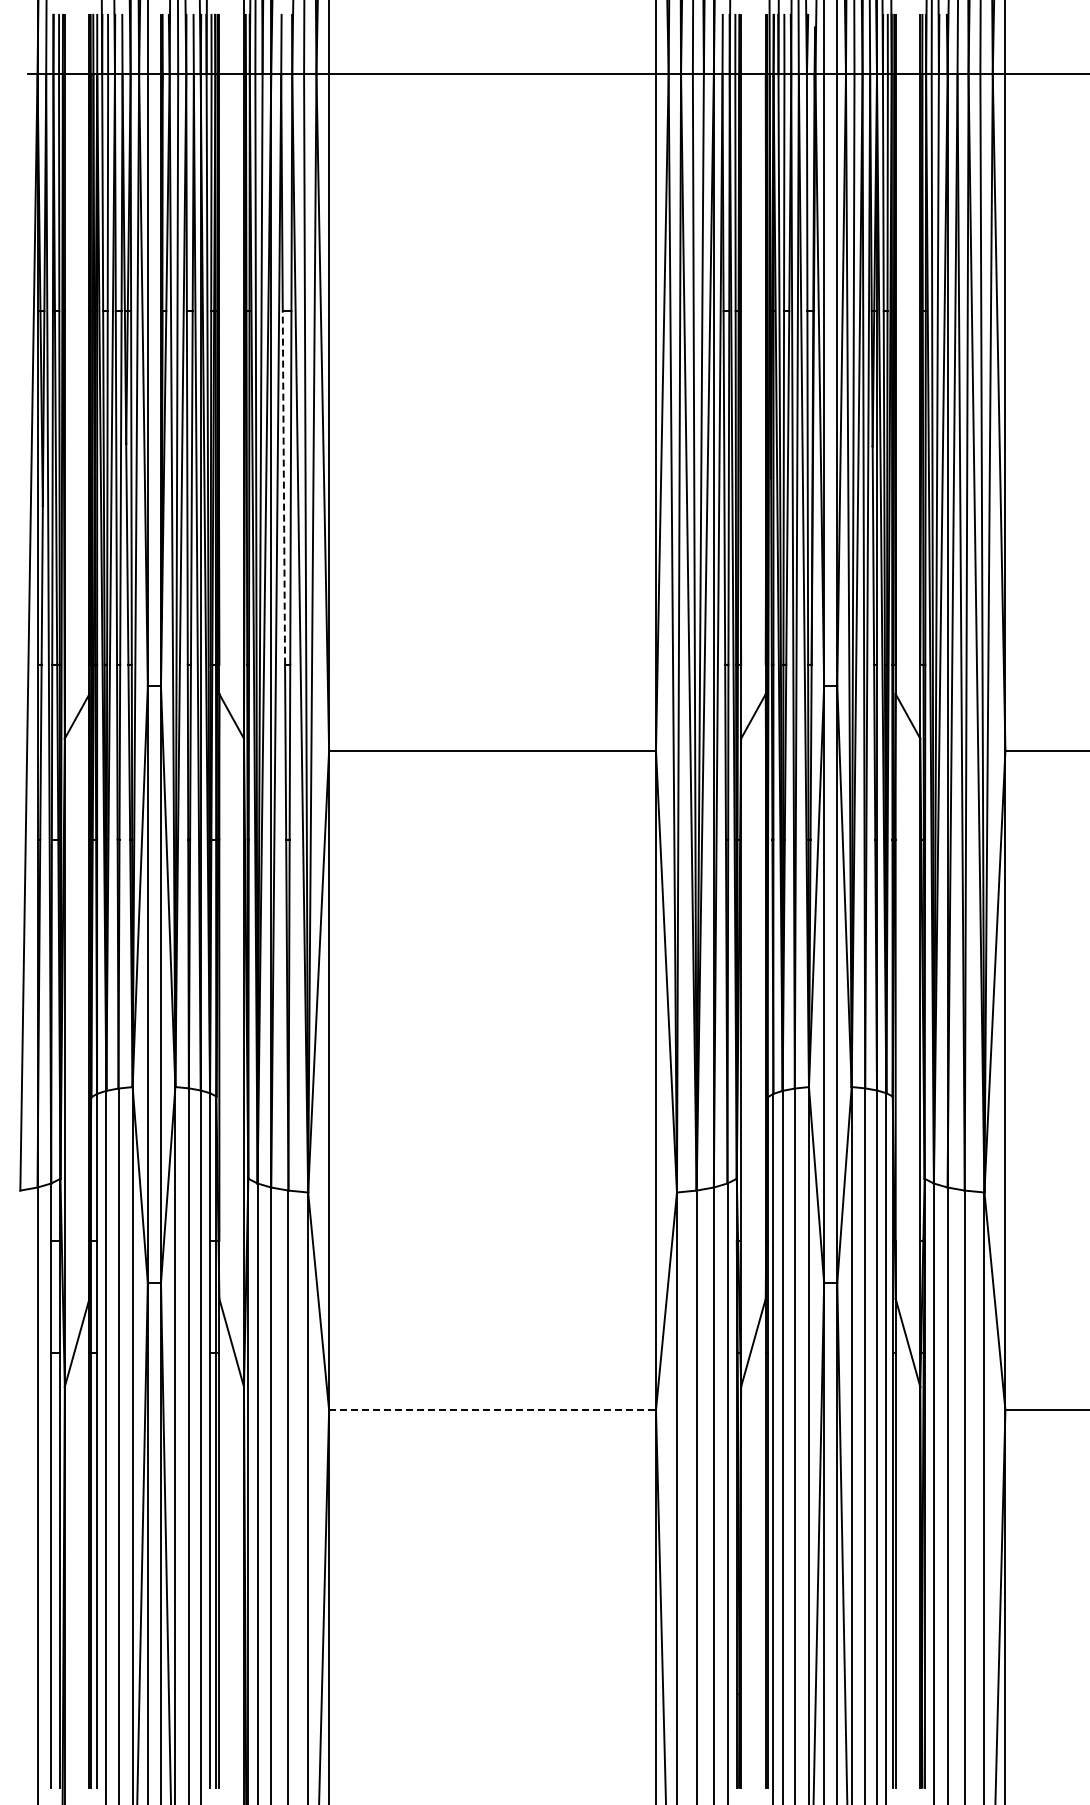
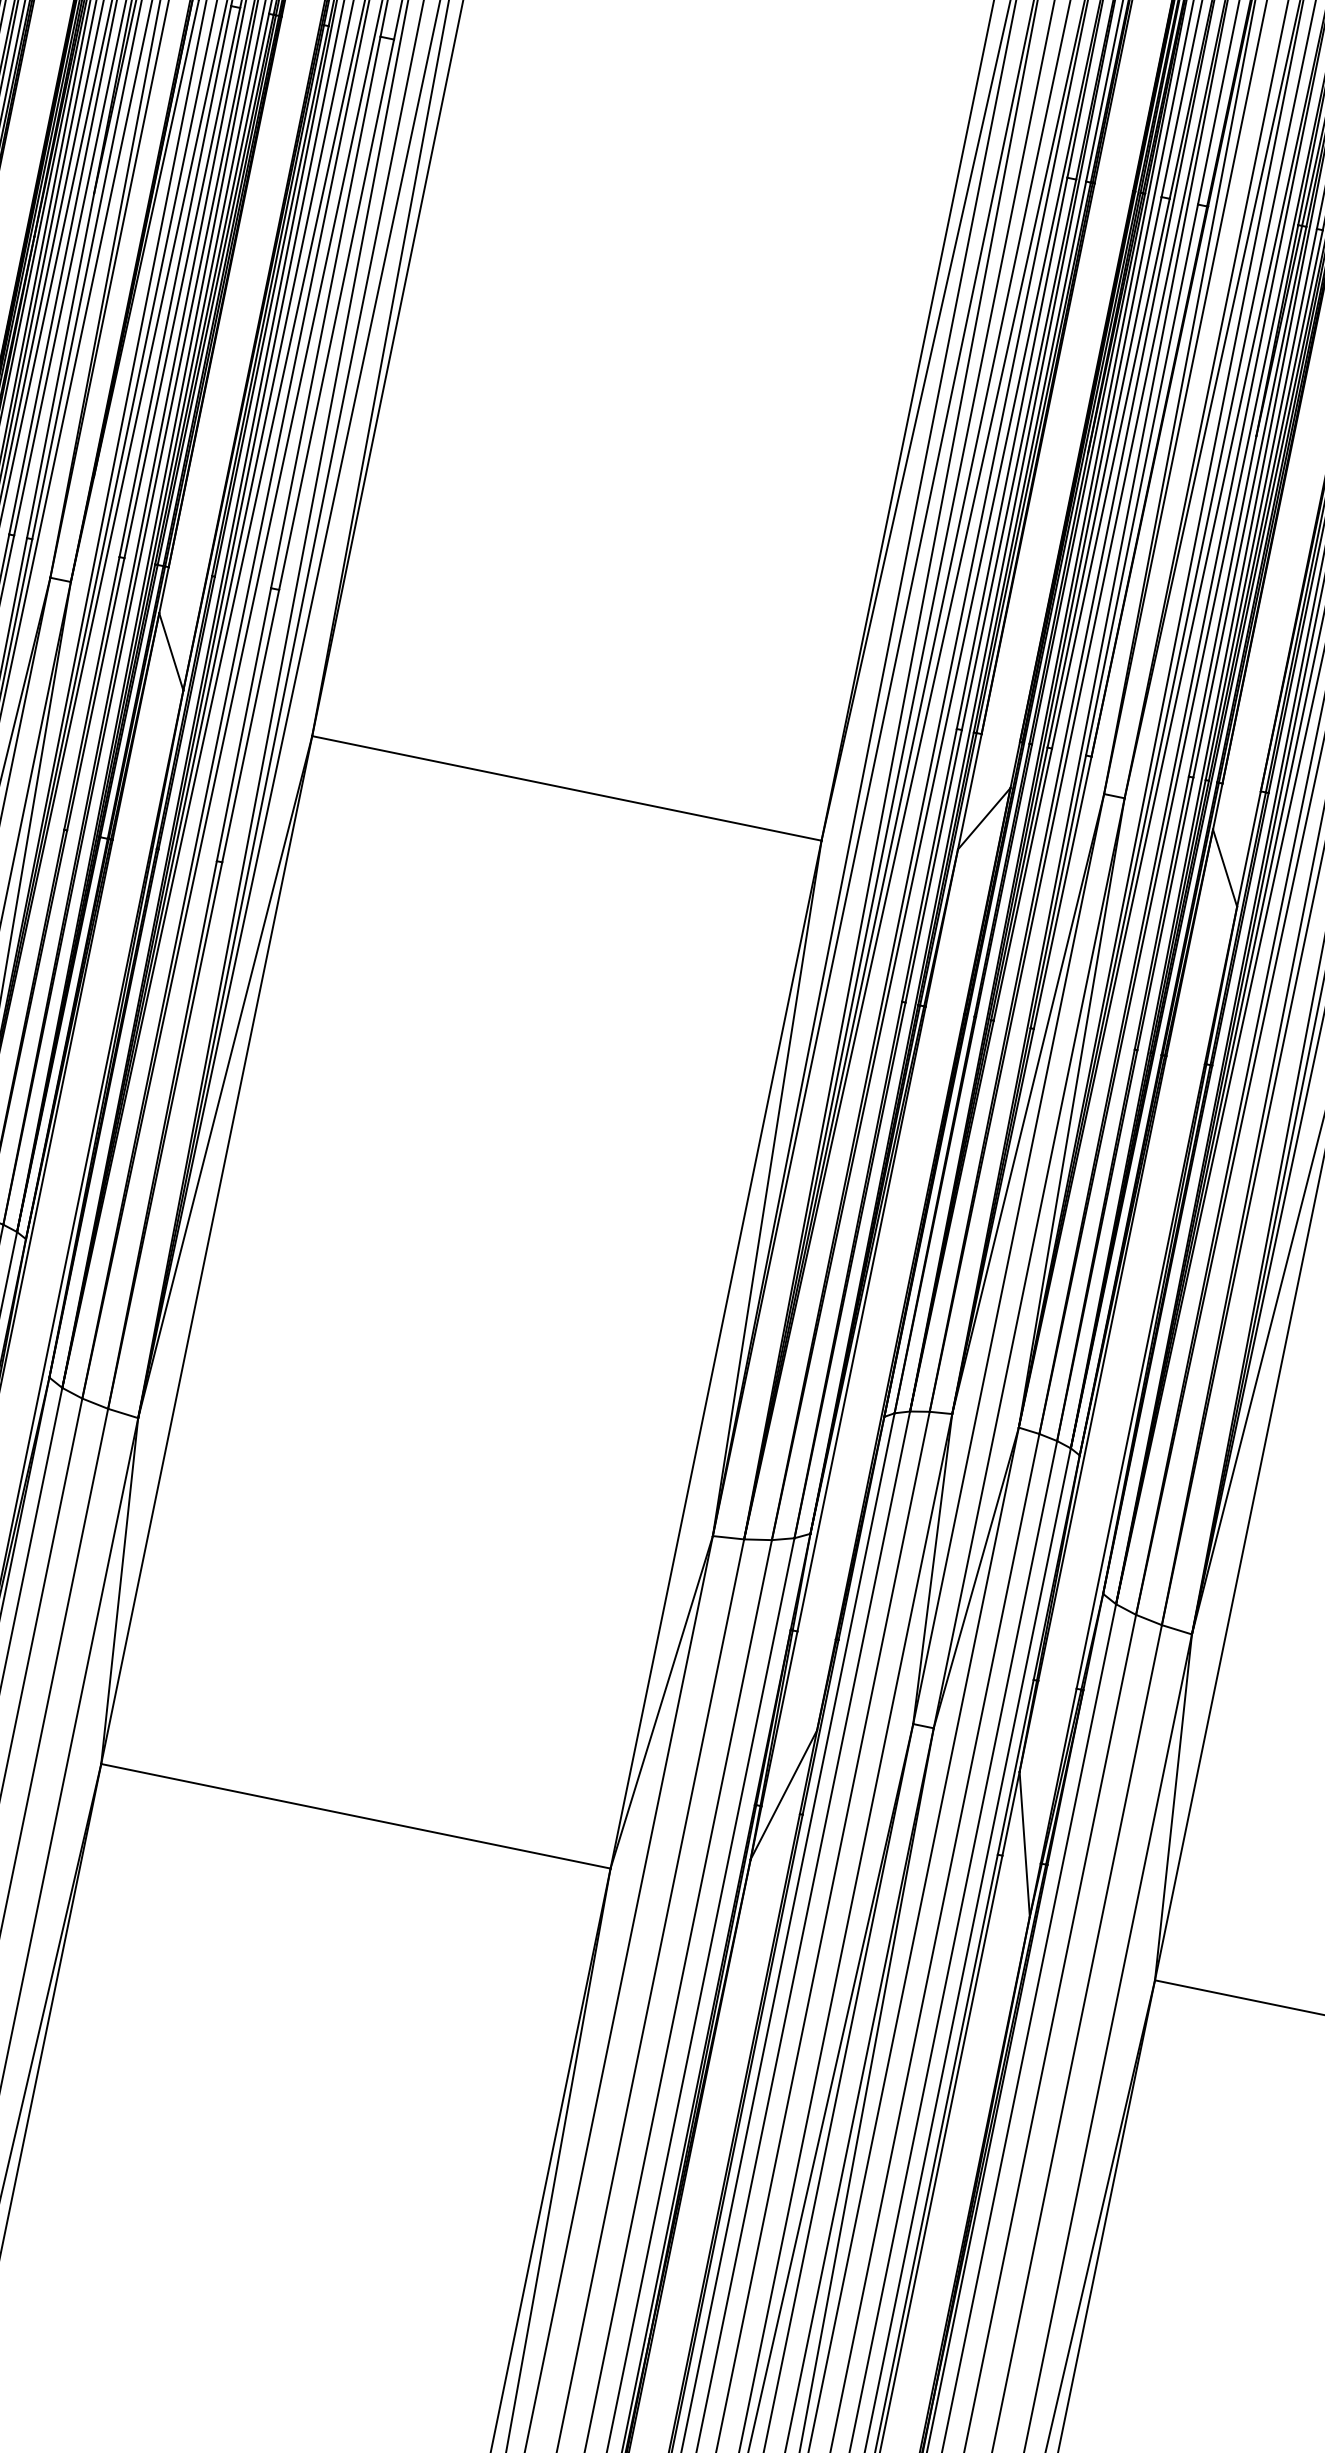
line: (283, 487) -> (325, 311), dashed -> solid
line: (493, 1410) -> (357, 1817), dashed -> solid

